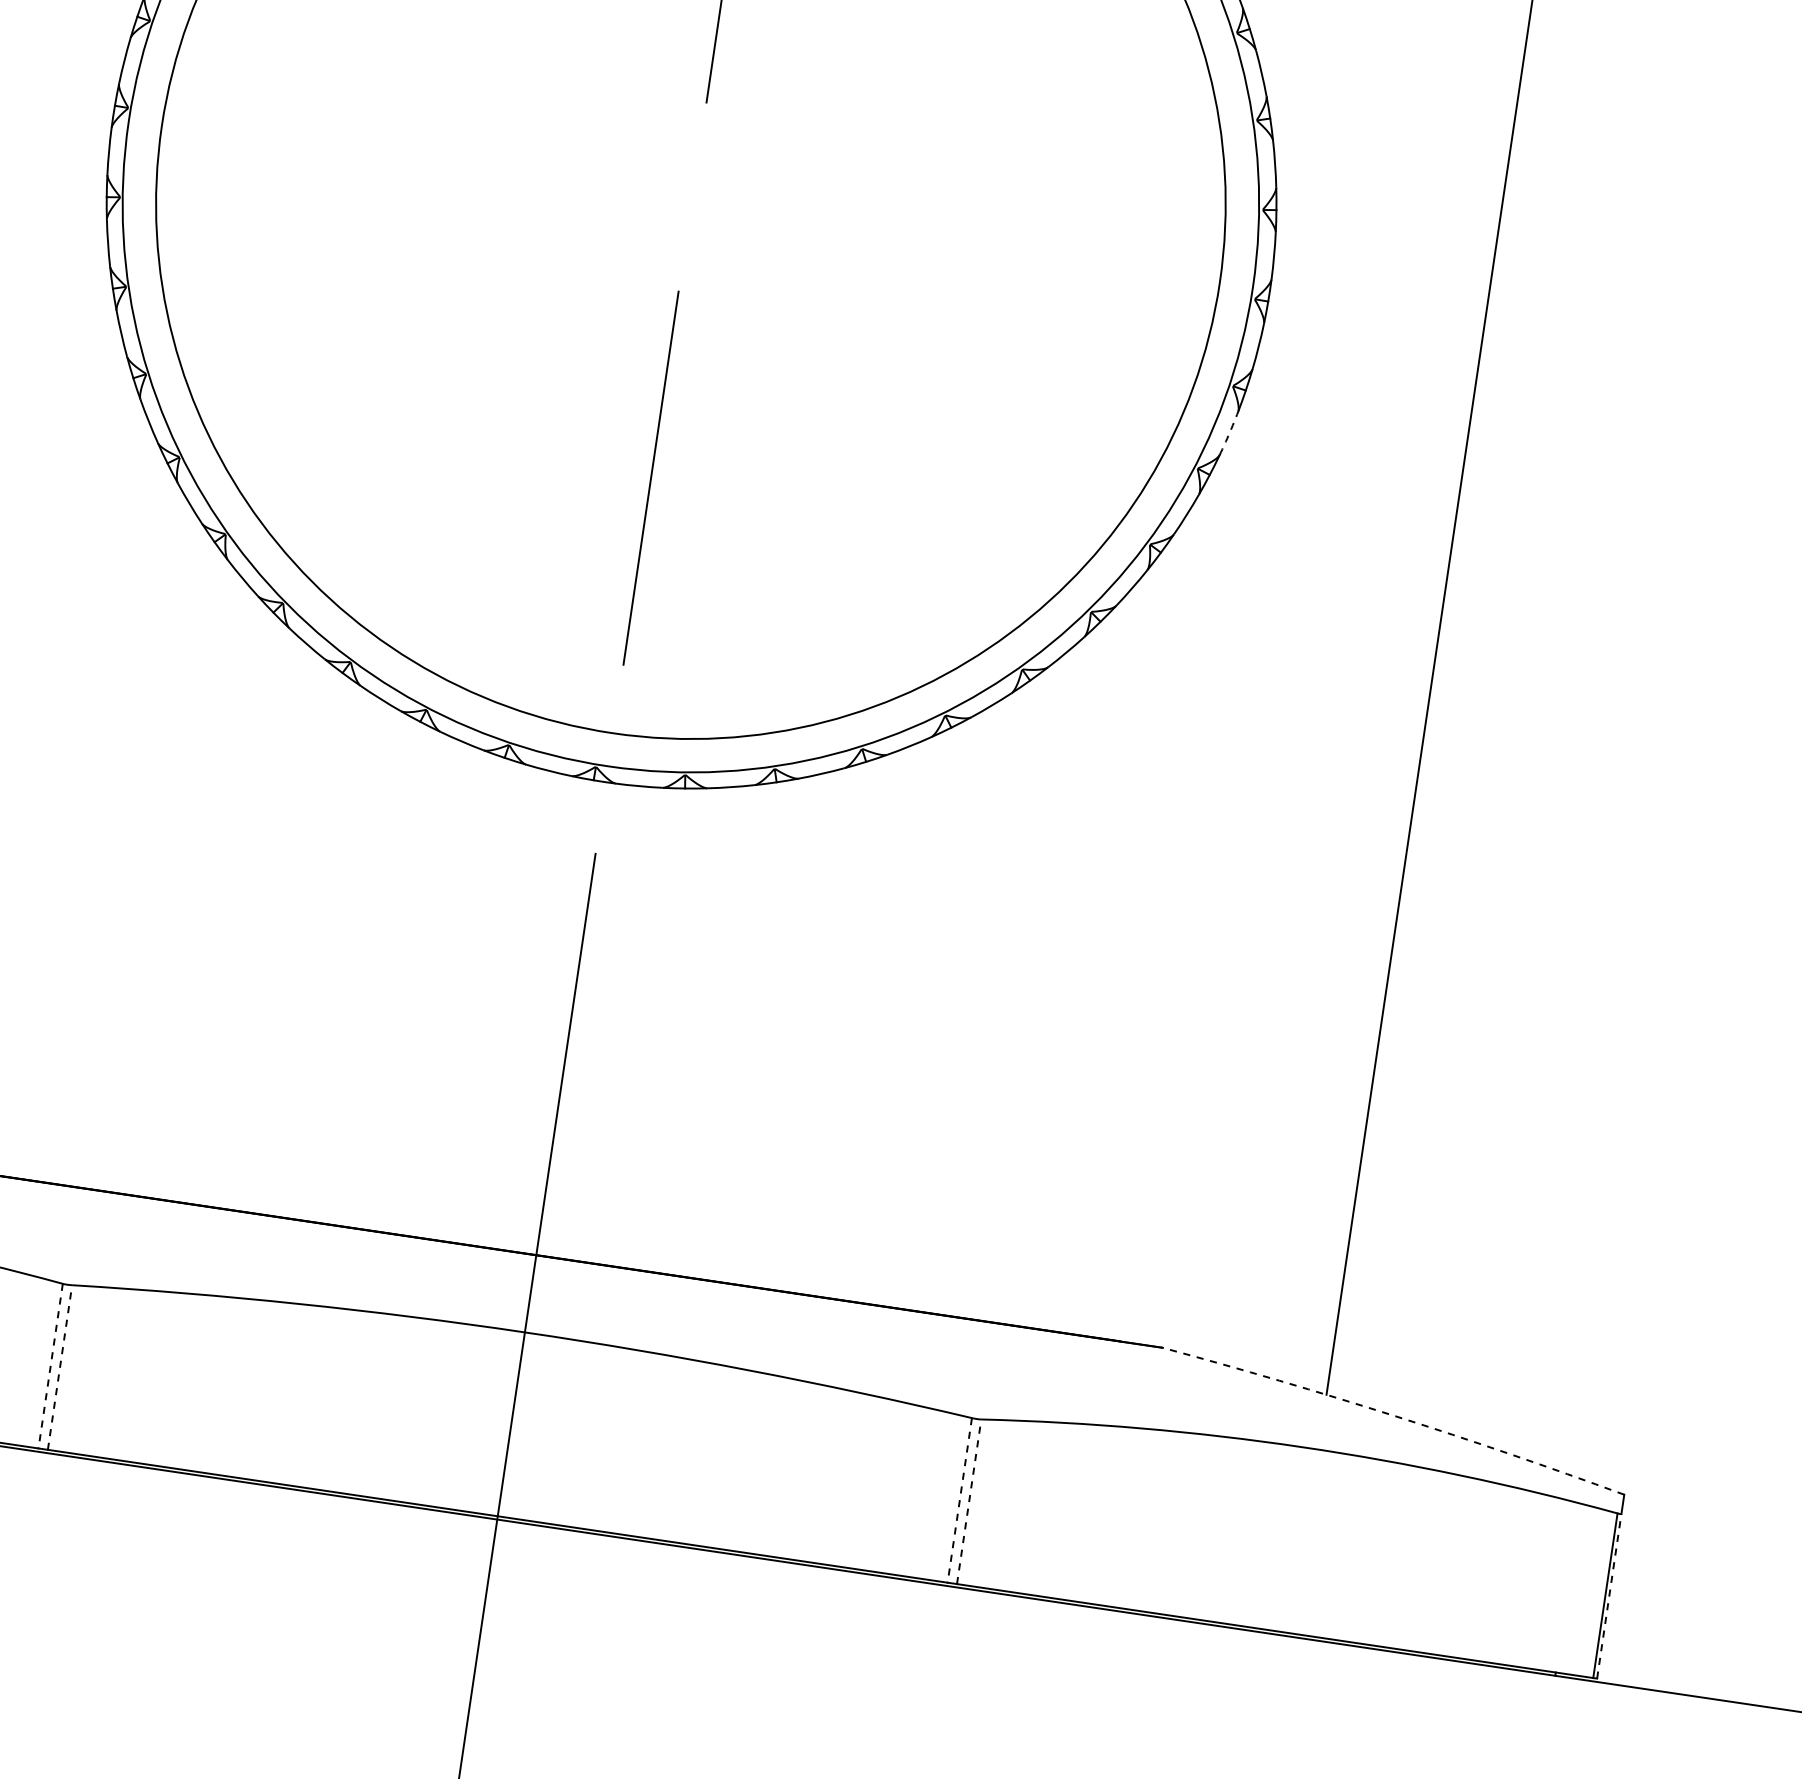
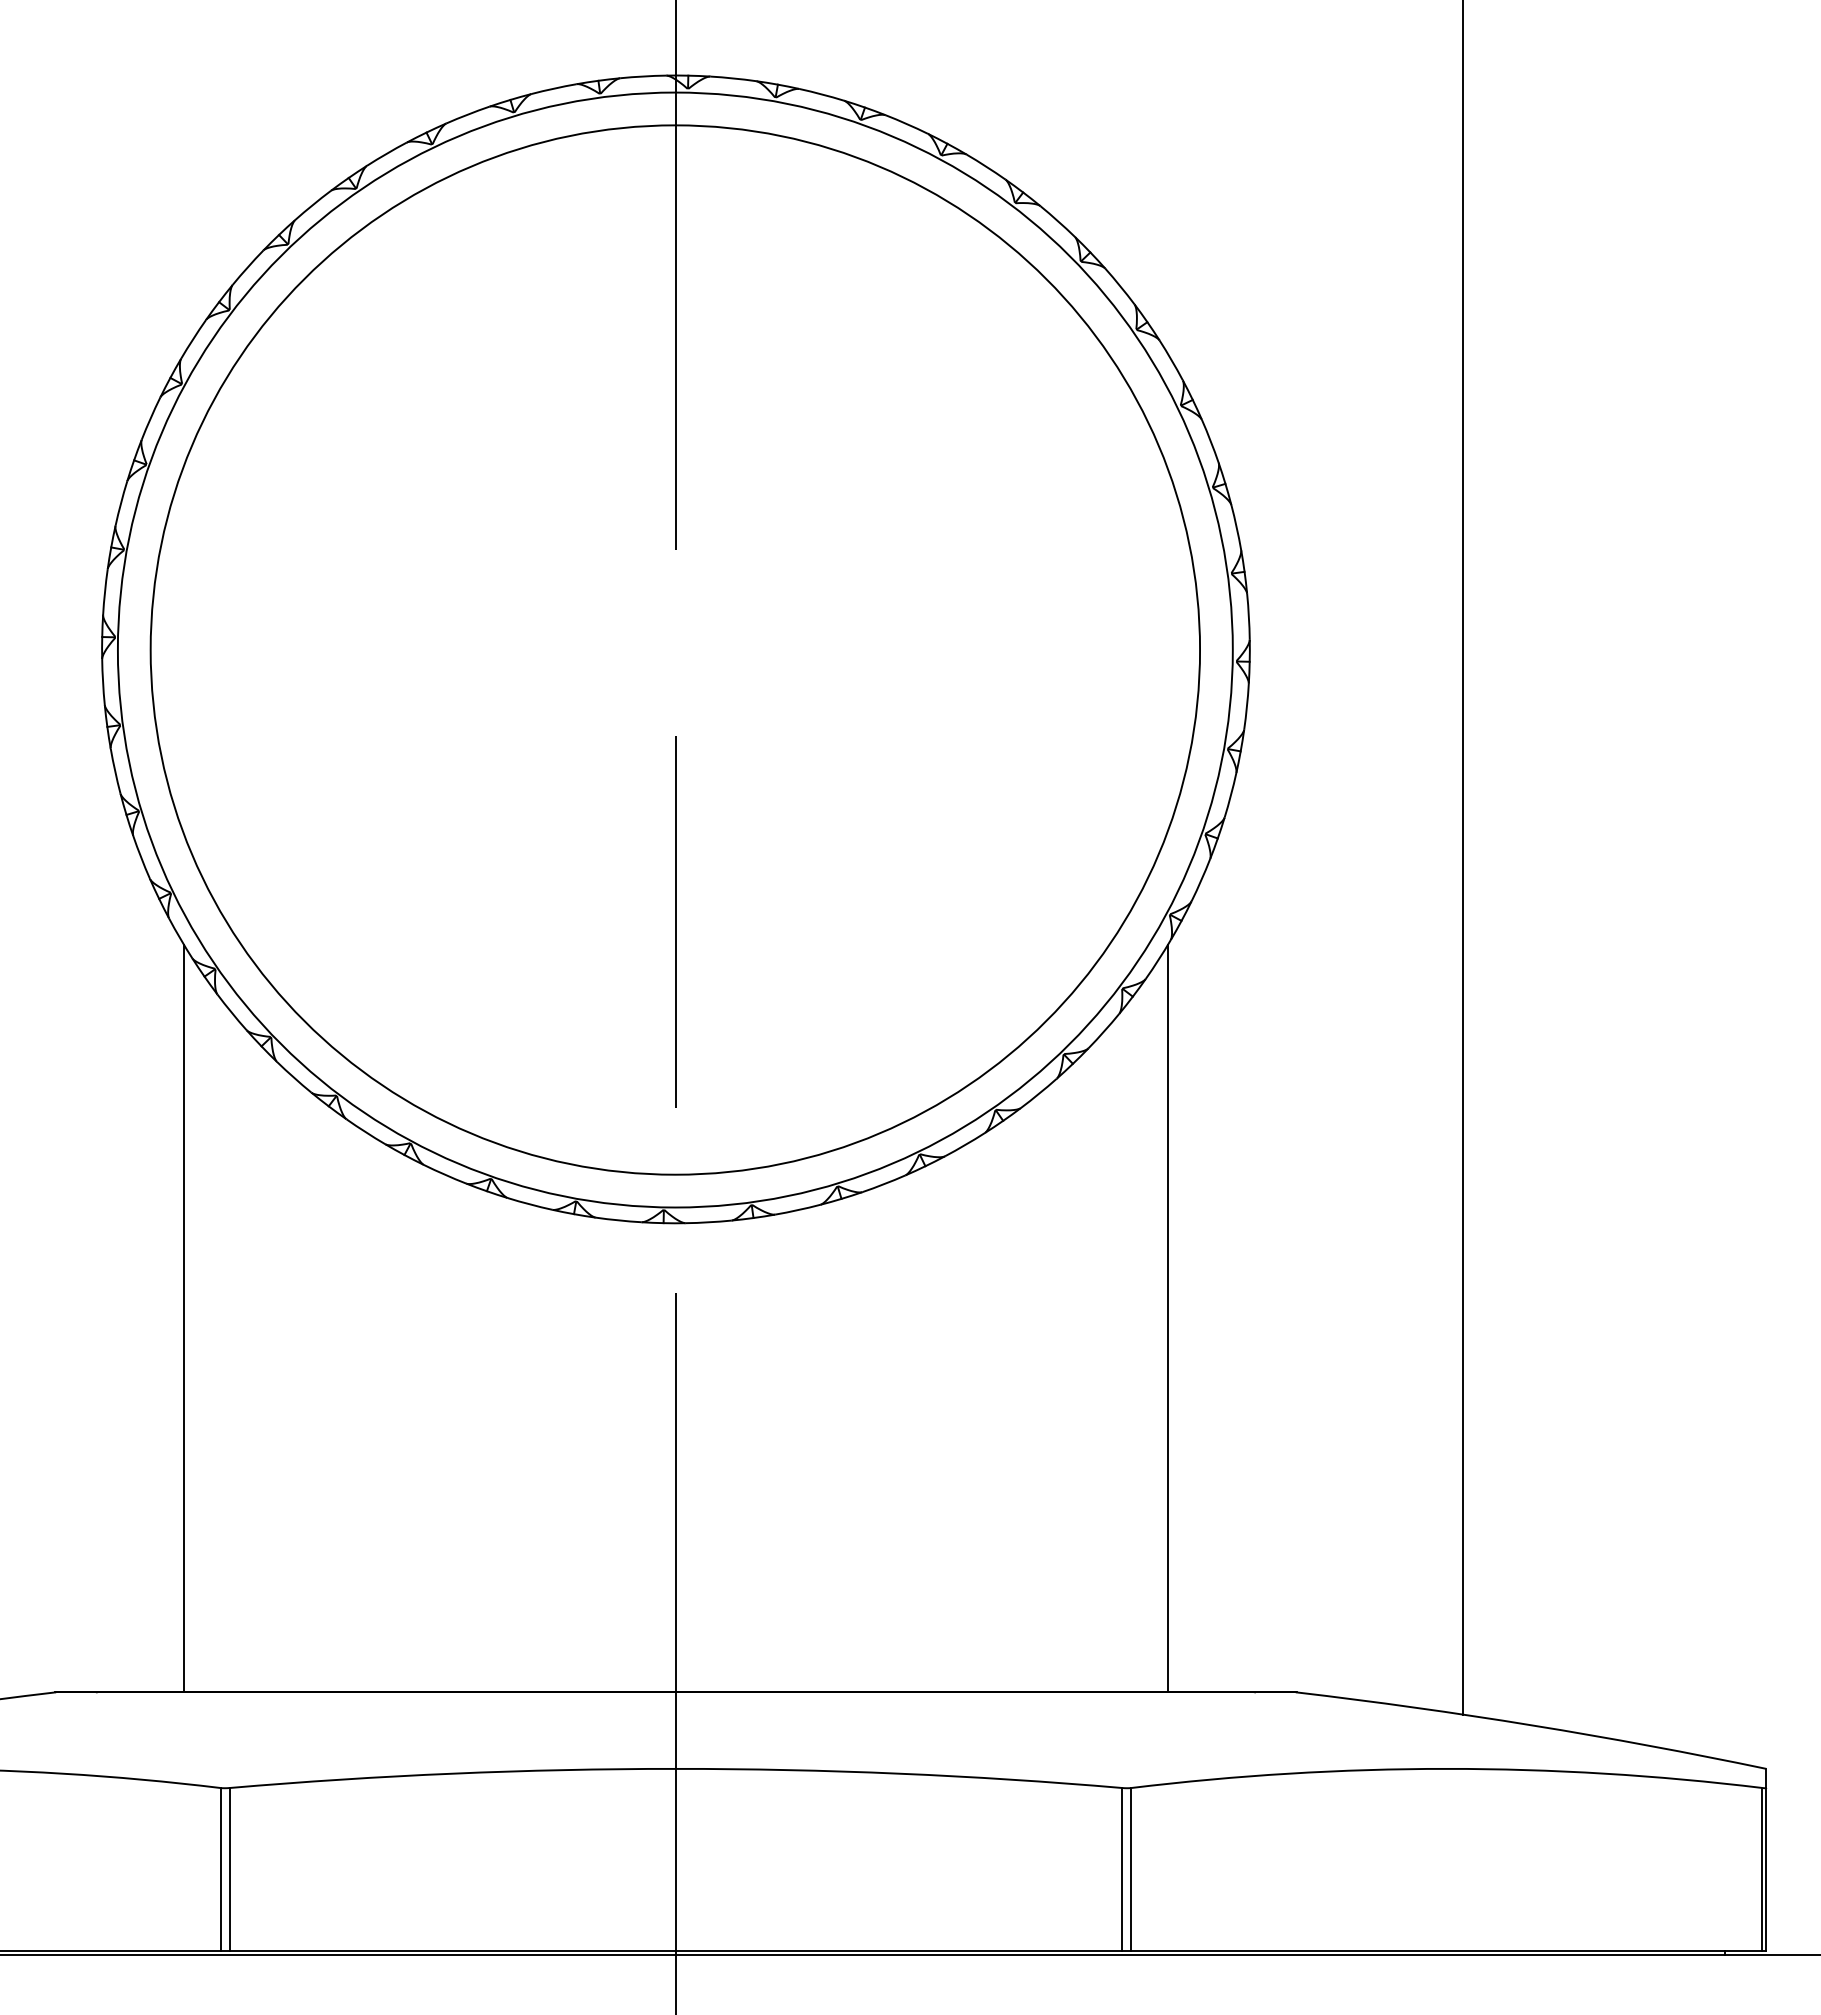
arc: (1228, 433) -> (1230, 795), dashed -> solid
line: (96, 805) -> (184, 1318), added
line: (1087, 951) -> (1167, 1318), added
line: (50, 1366) -> (220, 1869), dashed -> solid
line: (59, 1367) -> (229, 1869), dashed -> solid
arc: (1394, 1416) -> (1532, 1725), dashed -> solid
line: (960, 1500) -> (1122, 1869), dashed -> solid
line: (969, 1501) -> (1131, 1869), dashed -> solid
line: (1609, 1596) -> (1766, 1869), dashed -> solid

